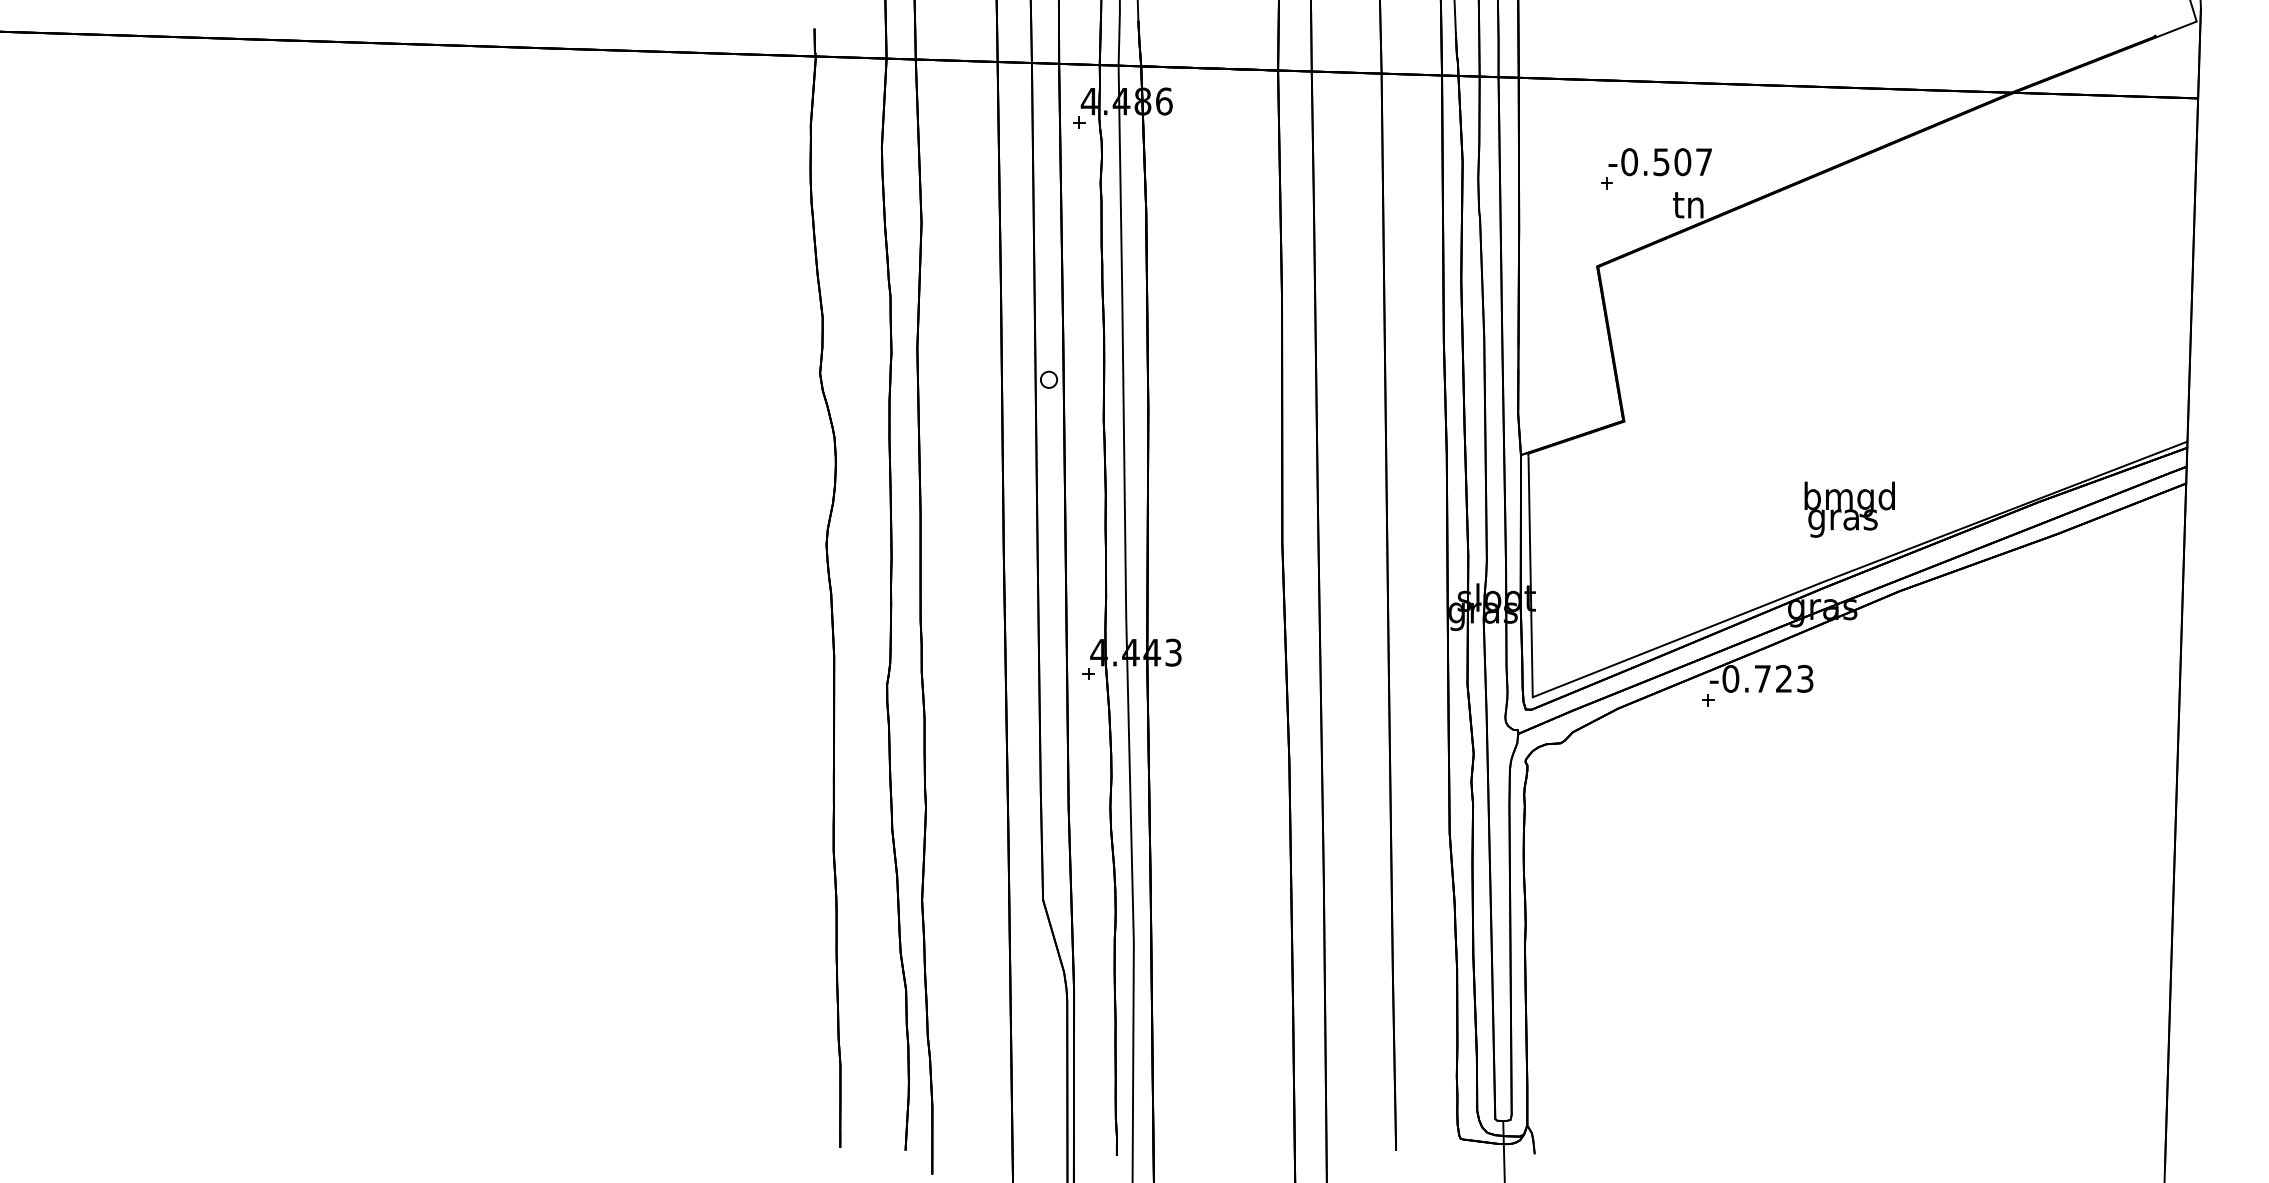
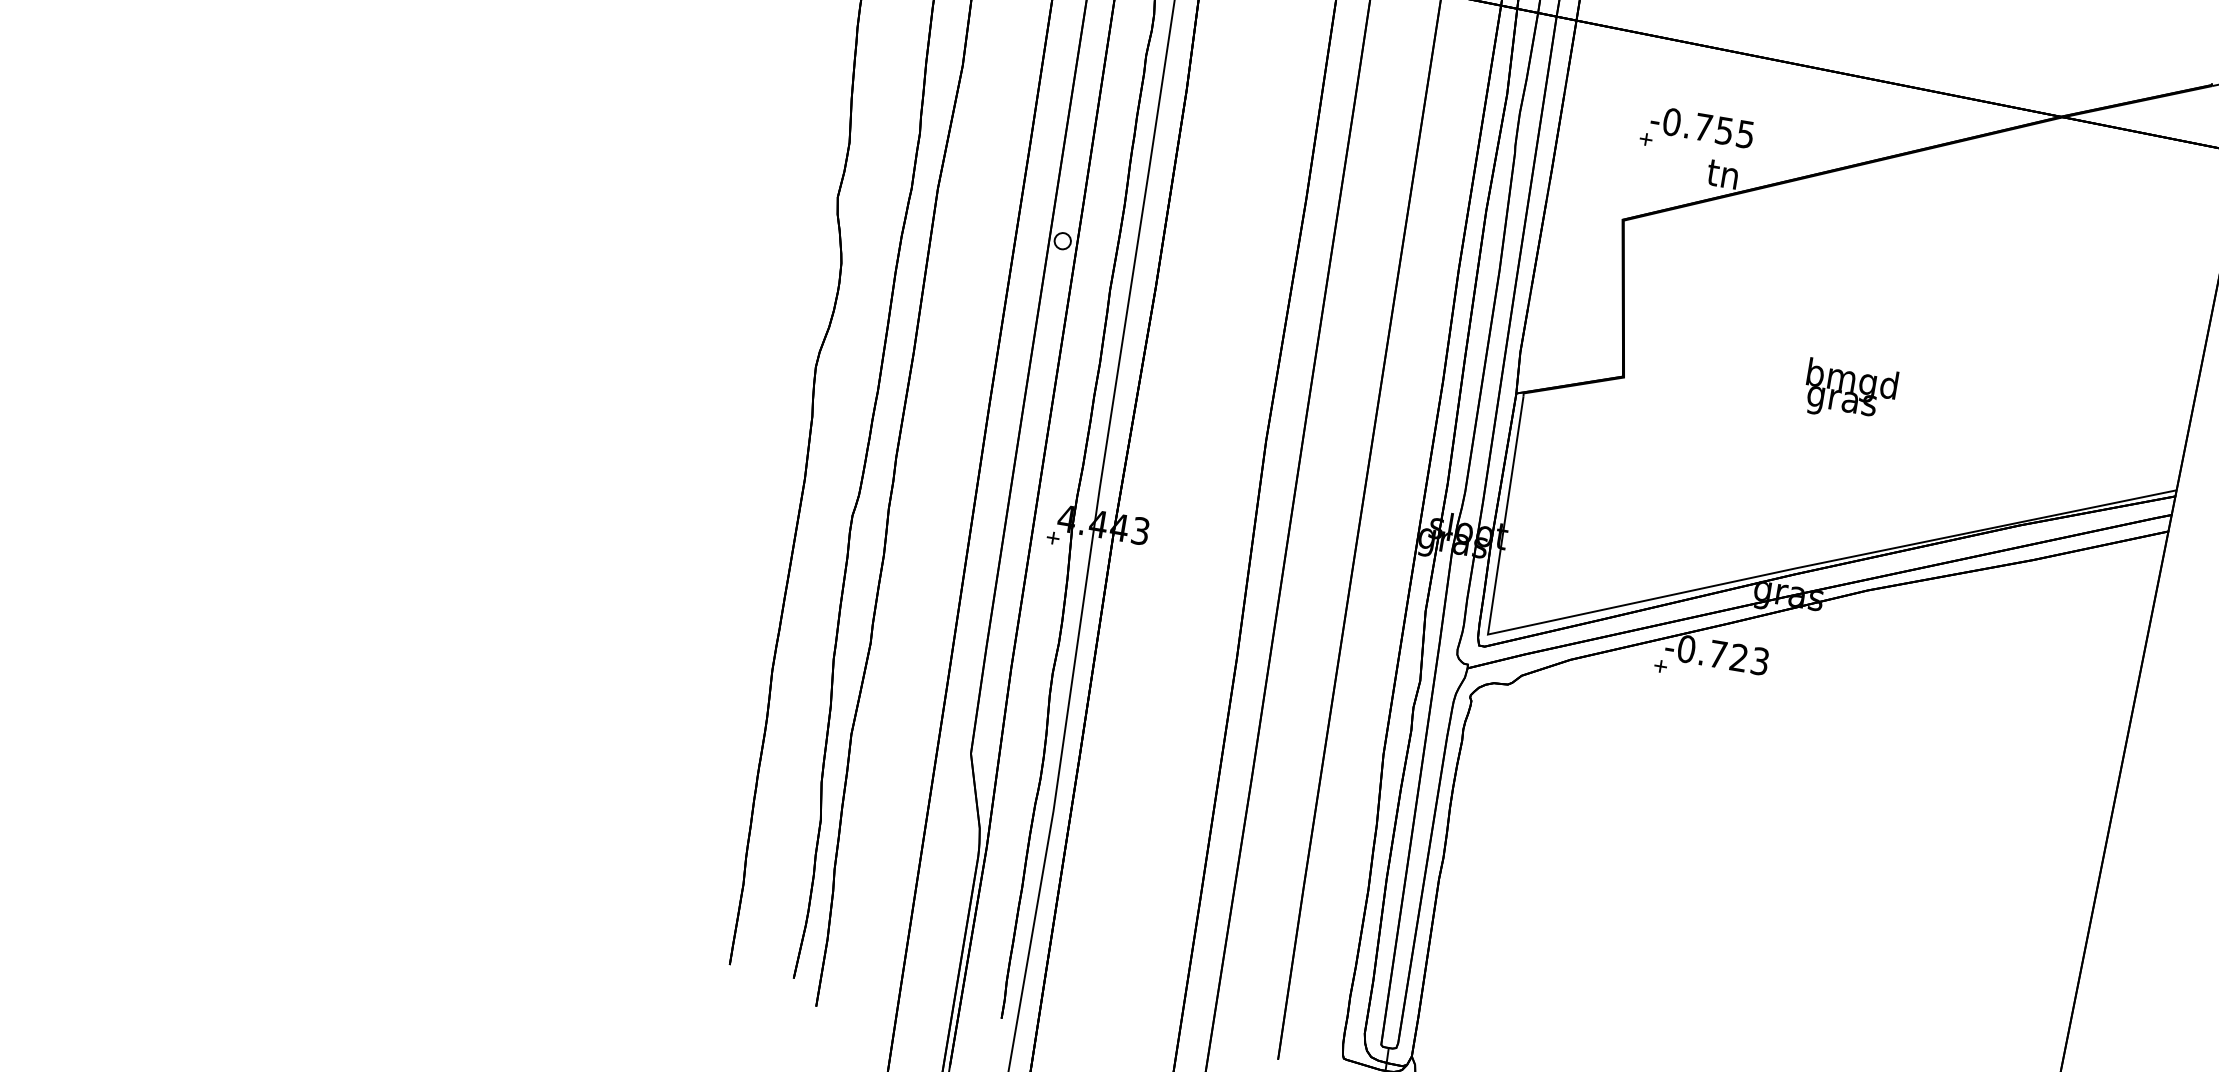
text: (1682, 162) -> (1724, 131), -0.507 -> -0.755
text: (1849, 509) -> (1850, 391), moved

